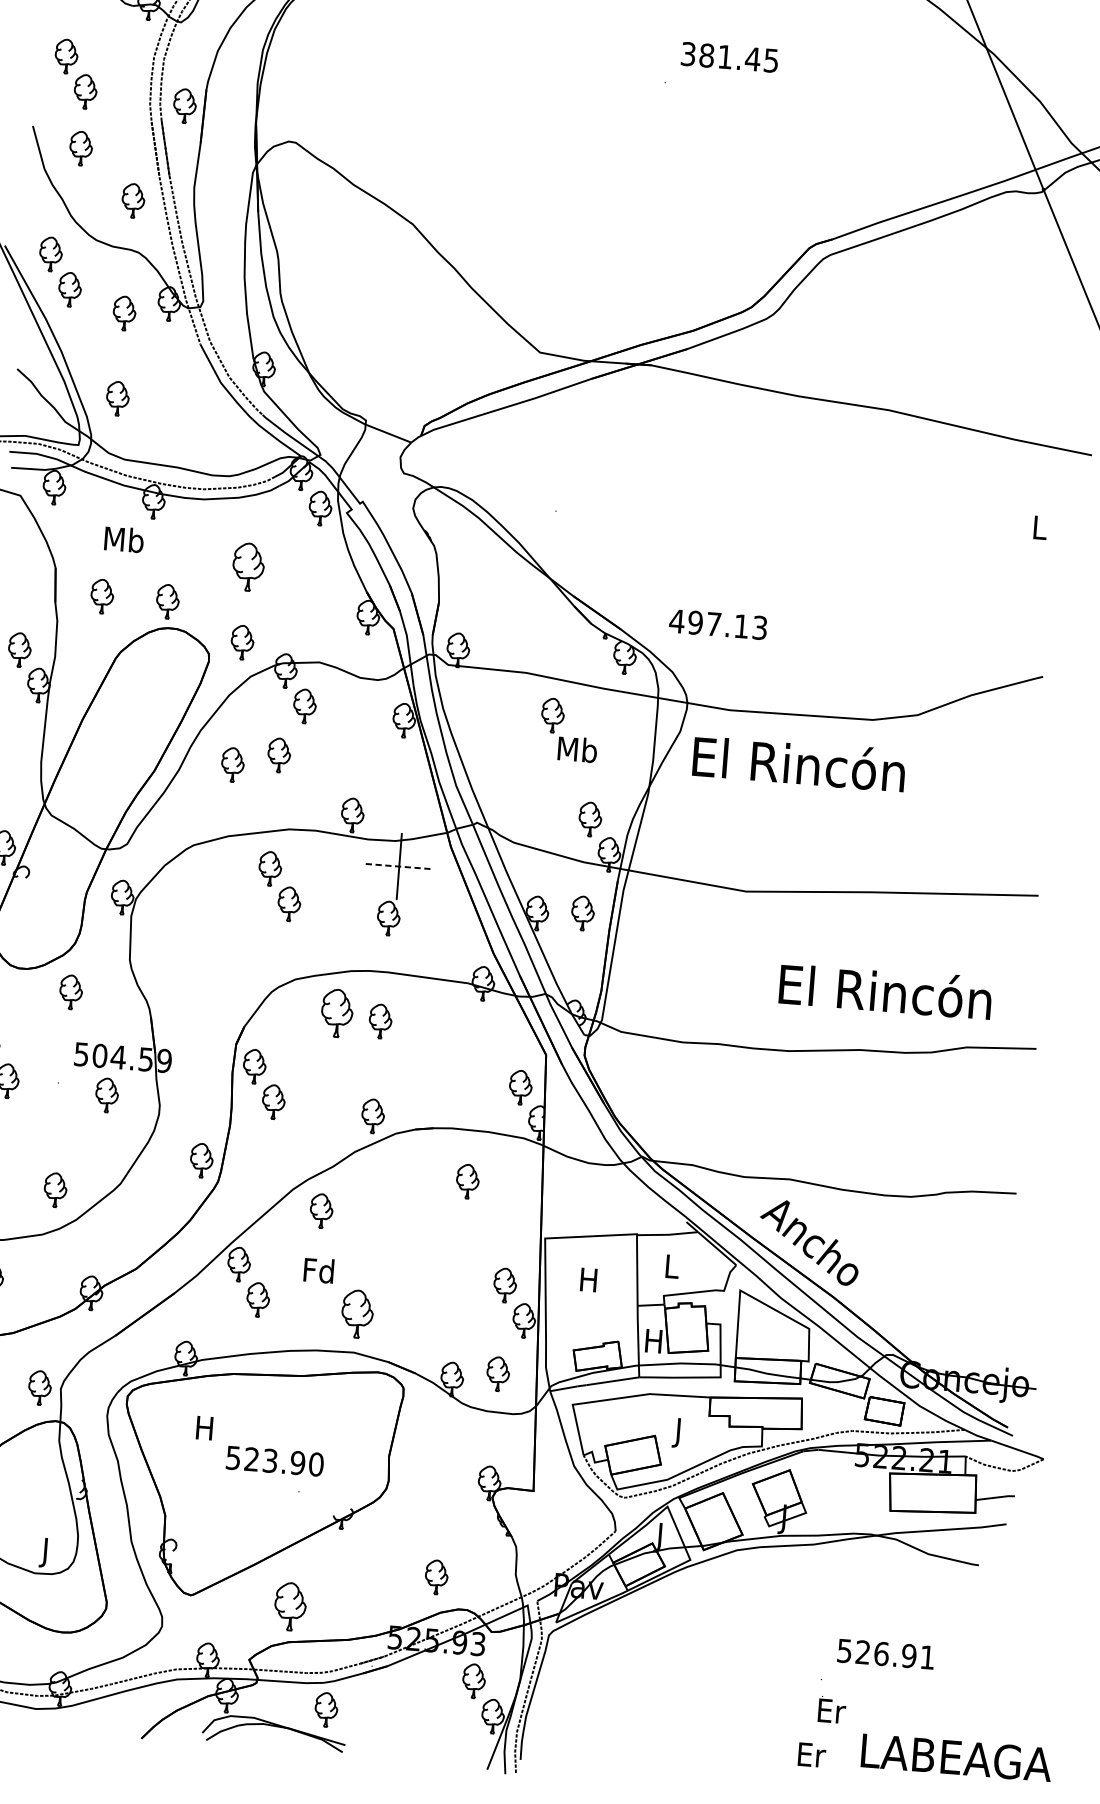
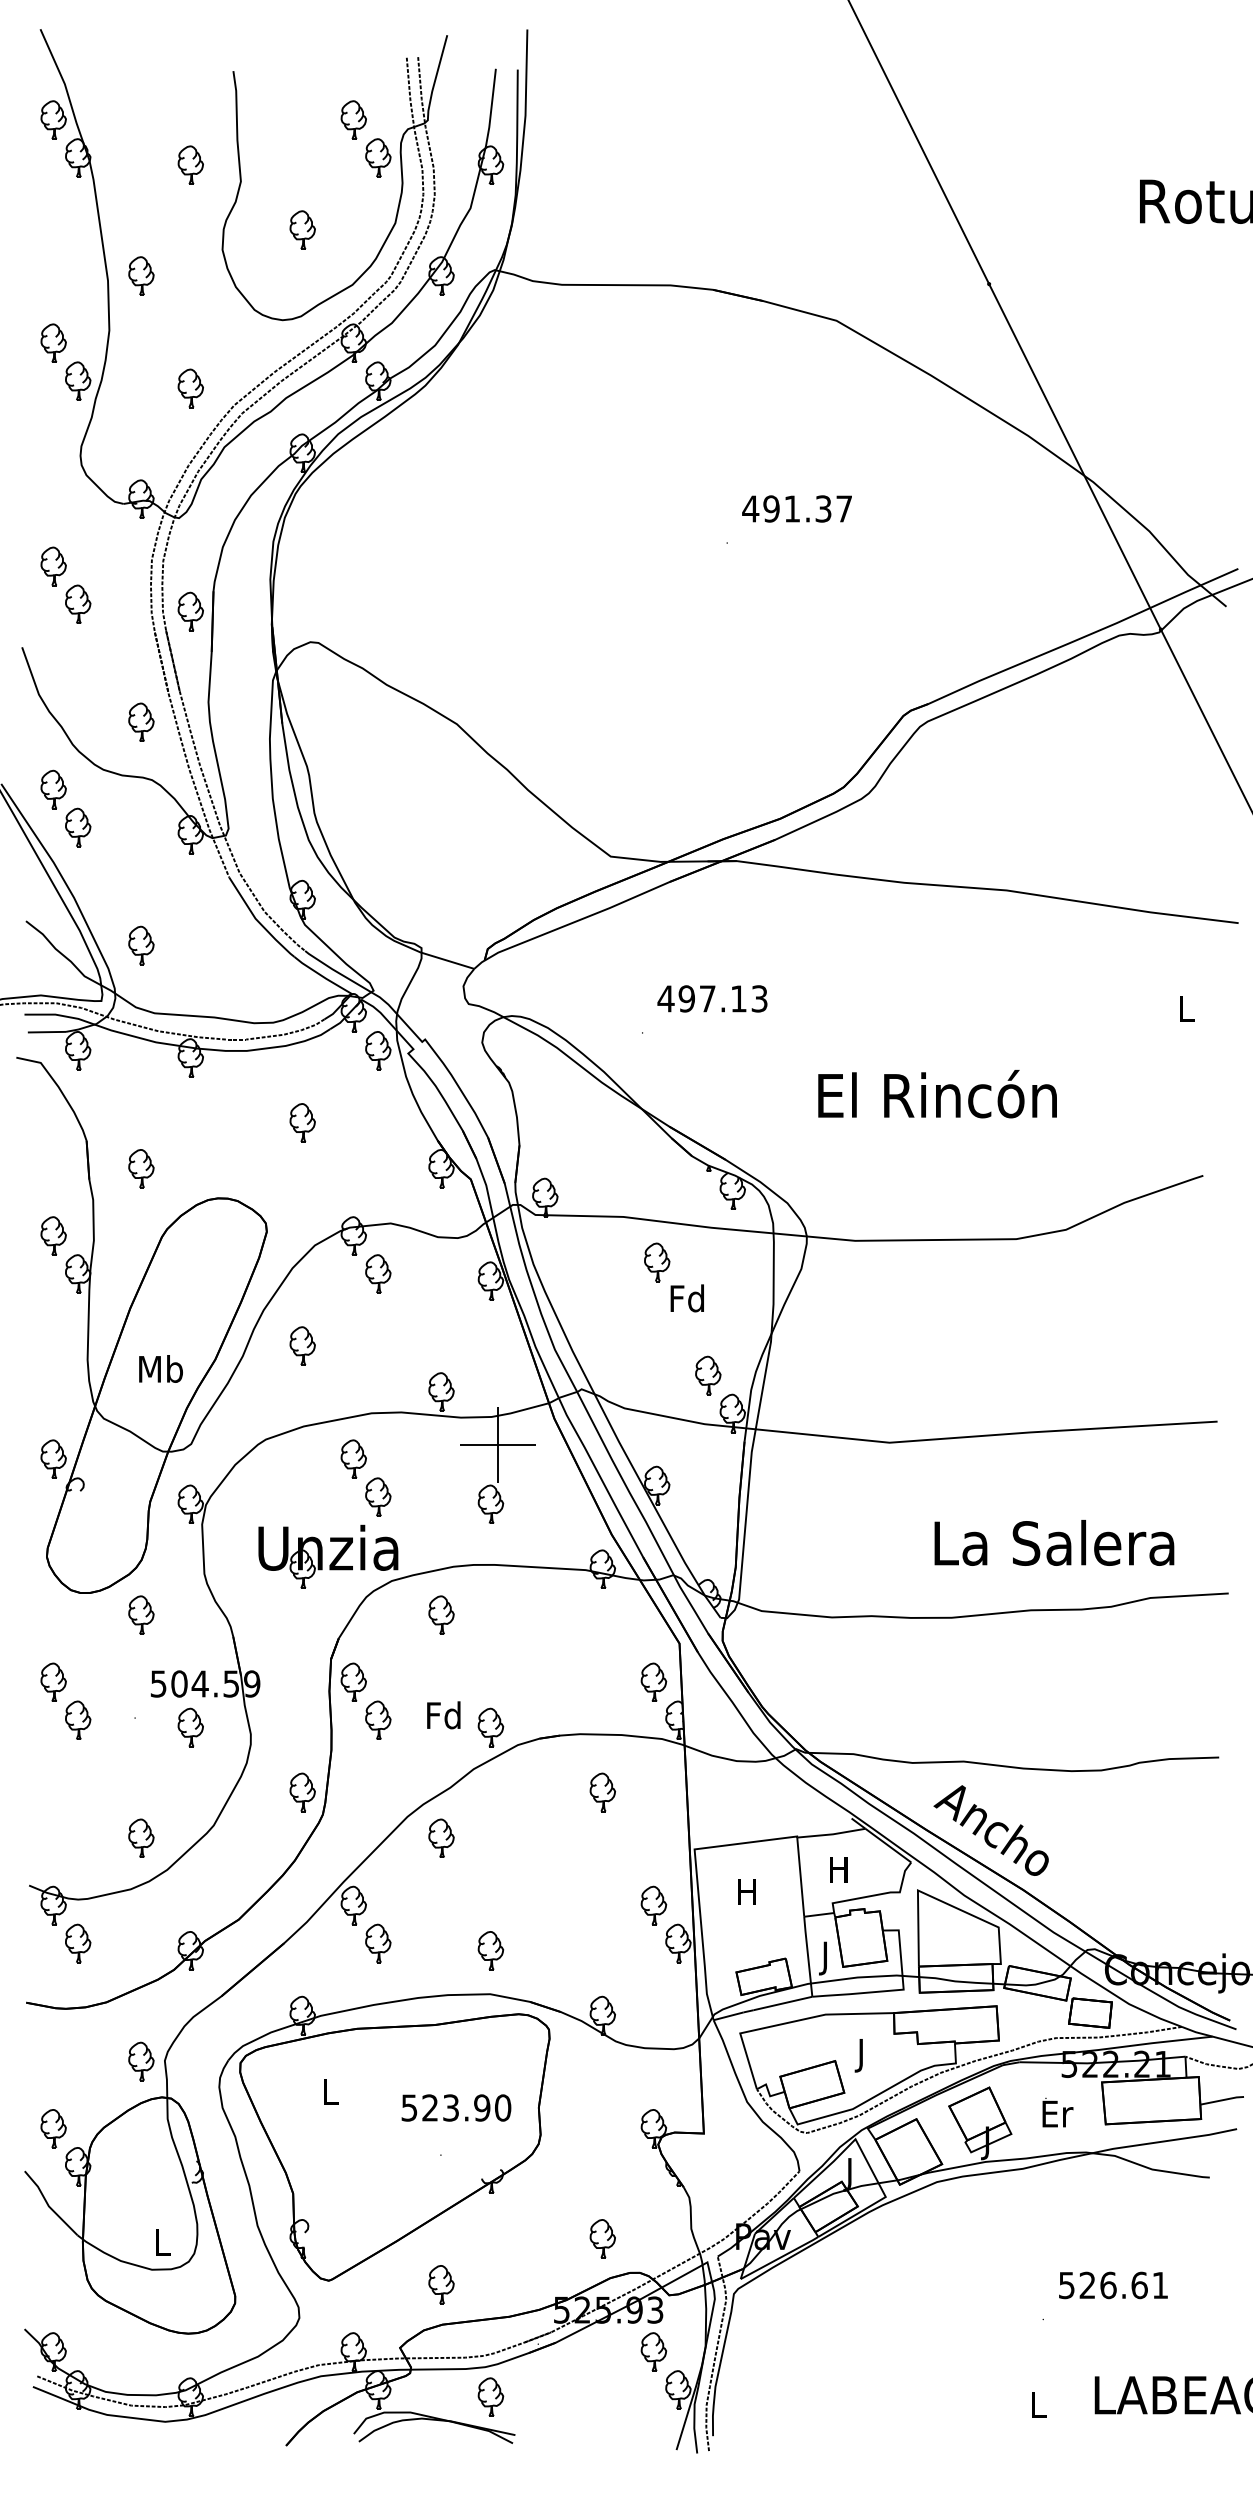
text: (729, 56) -> (796, 508), 381.45 -> 491.37
part: (81, 147) -> (78, 667), removed
part: (124, 312) -> (141, 848), removed
text: (123, 539) -> (160, 1368), moved
part: (248, 566) -> (302, 1122), size x0.71
part: (167, 601) -> (215, 1168), removed
text: (718, 624) -> (712, 998), moved
part: (242, 642) -> (302, 1207), removed
text: (577, 749) -> (687, 1298), Mb -> Fd
part: (278, 754) -> (353, 1330), removed
text: (799, 763) -> (937, 1094), moved
line: (399, 866) -> (498, 1445), dashed -> solid
part: (583, 913) -> (708, 1481), removed
part: (241, 953) -> (328, 1556), added
text: (885, 990) -> (1054, 1541), El Rincón -> La Salera
part: (337, 1012) -> (441, 1614), size x0.71
part: (380, 1021) -> (490, 1620), removed
text: (671, 1266) -> (838, 1869), L -> H
text: (318, 1270) -> (443, 1715), moved
part: (357, 1313) -> (490, 1950), size x0.71
text: (653, 1344) -> (825, 1958), H -> J
part: (497, 1374) -> (653, 2005), removed
text: (204, 1427) -> (329, 2091), H -> L
text: (275, 1460) -> (456, 2107), moved
text: (45, 1552) -> (162, 2245), J -> L
part: (290, 1606) -> (441, 2284), size x0.71
text: (909, 1656) -> (1139, 2285), 526.91 -> 526.61
text: (831, 1709) -> (1057, 2112), moved
text: (812, 1754) -> (1039, 2404), Er -> L

